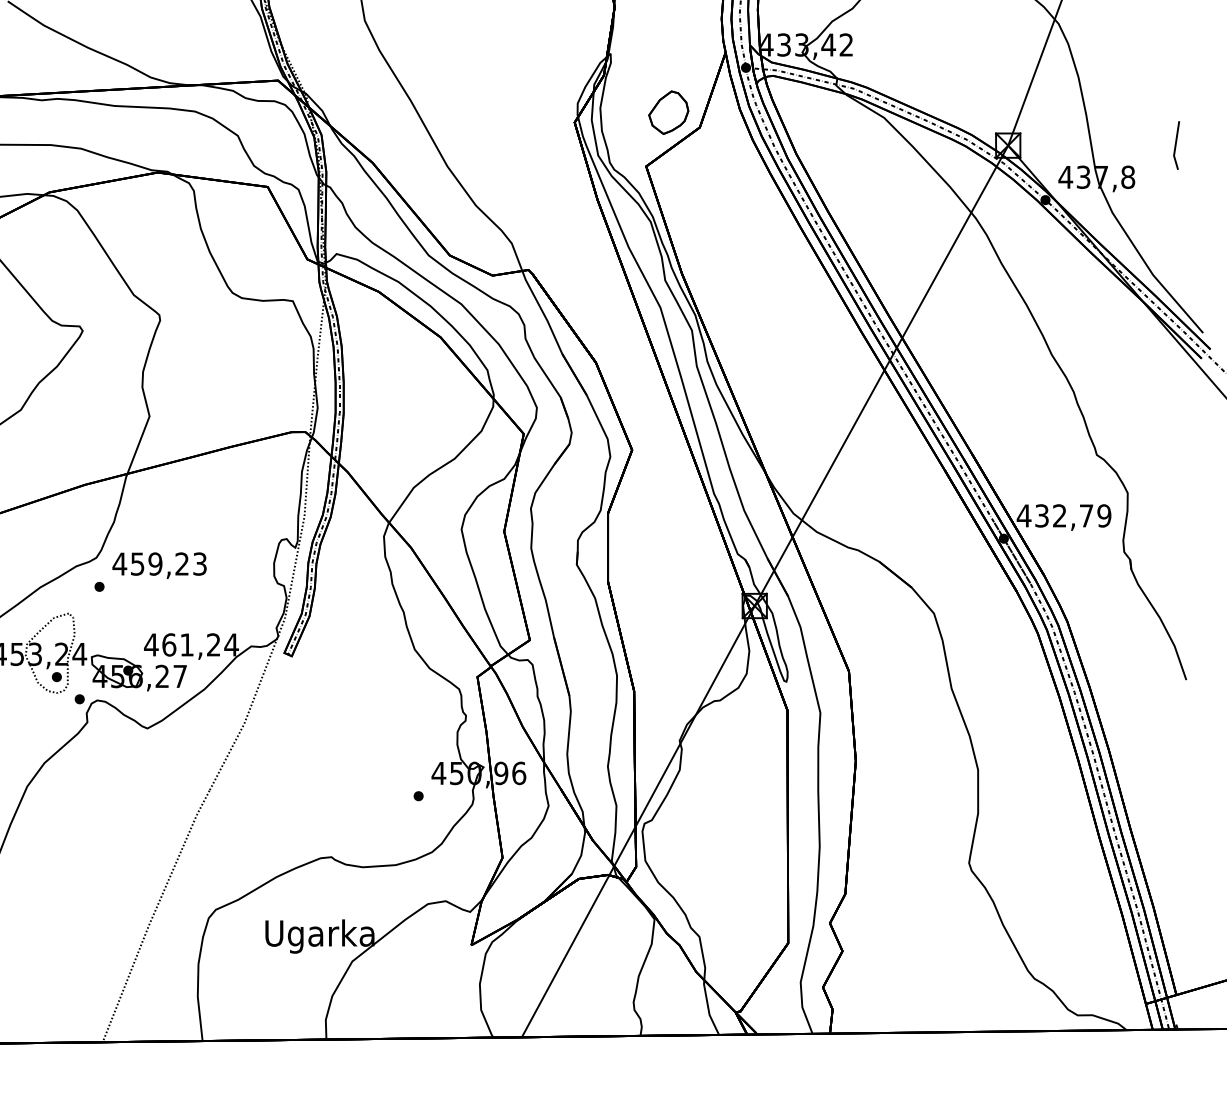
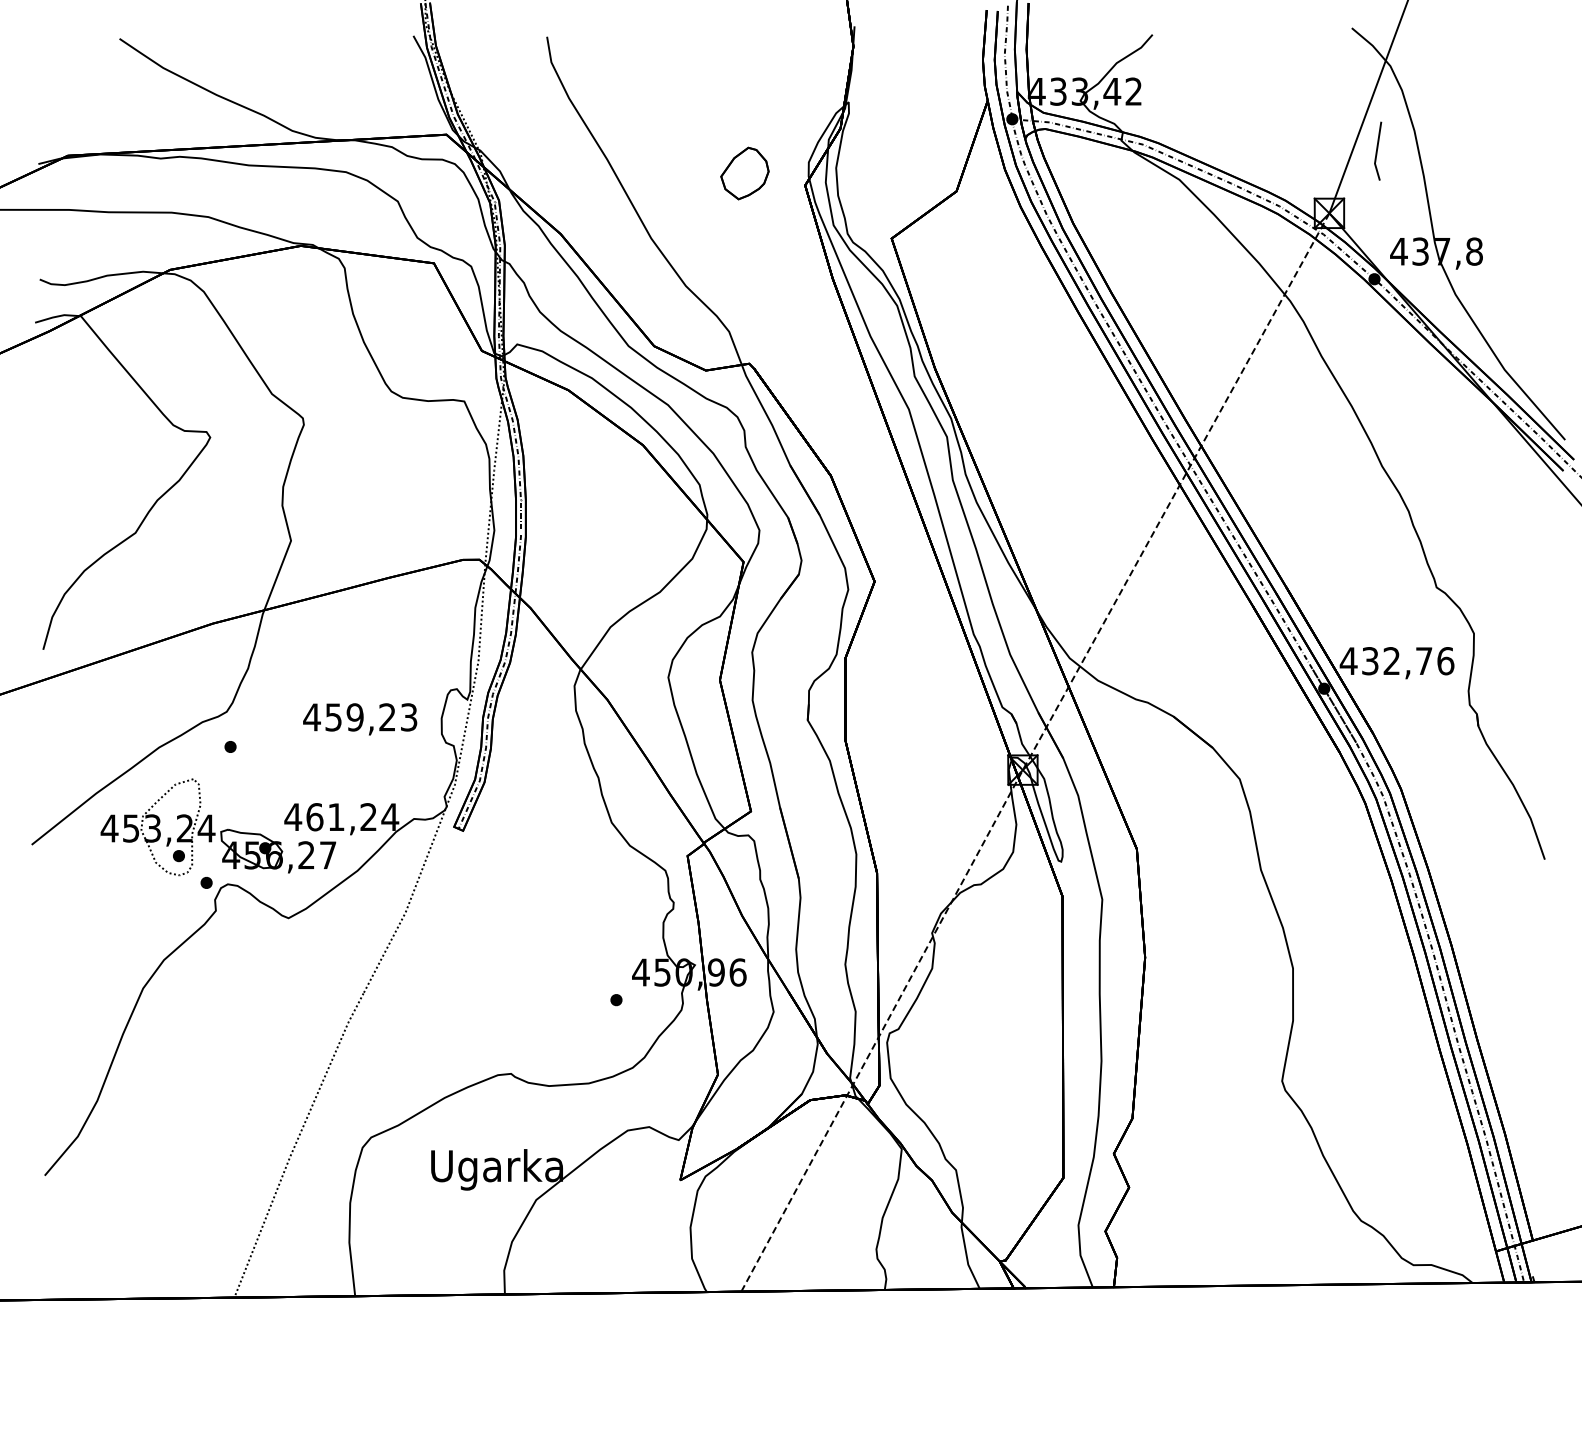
part: (668, 112) -> (744, 173), moved
line: (1176, 144) -> (1377, 150), moved
text: (1104, 516) -> (1445, 661), 432,79 -> 432,76
text: (159, 565) -> (360, 719), moved
line: (763, 590) -> (1033, 751), solid -> dashed

